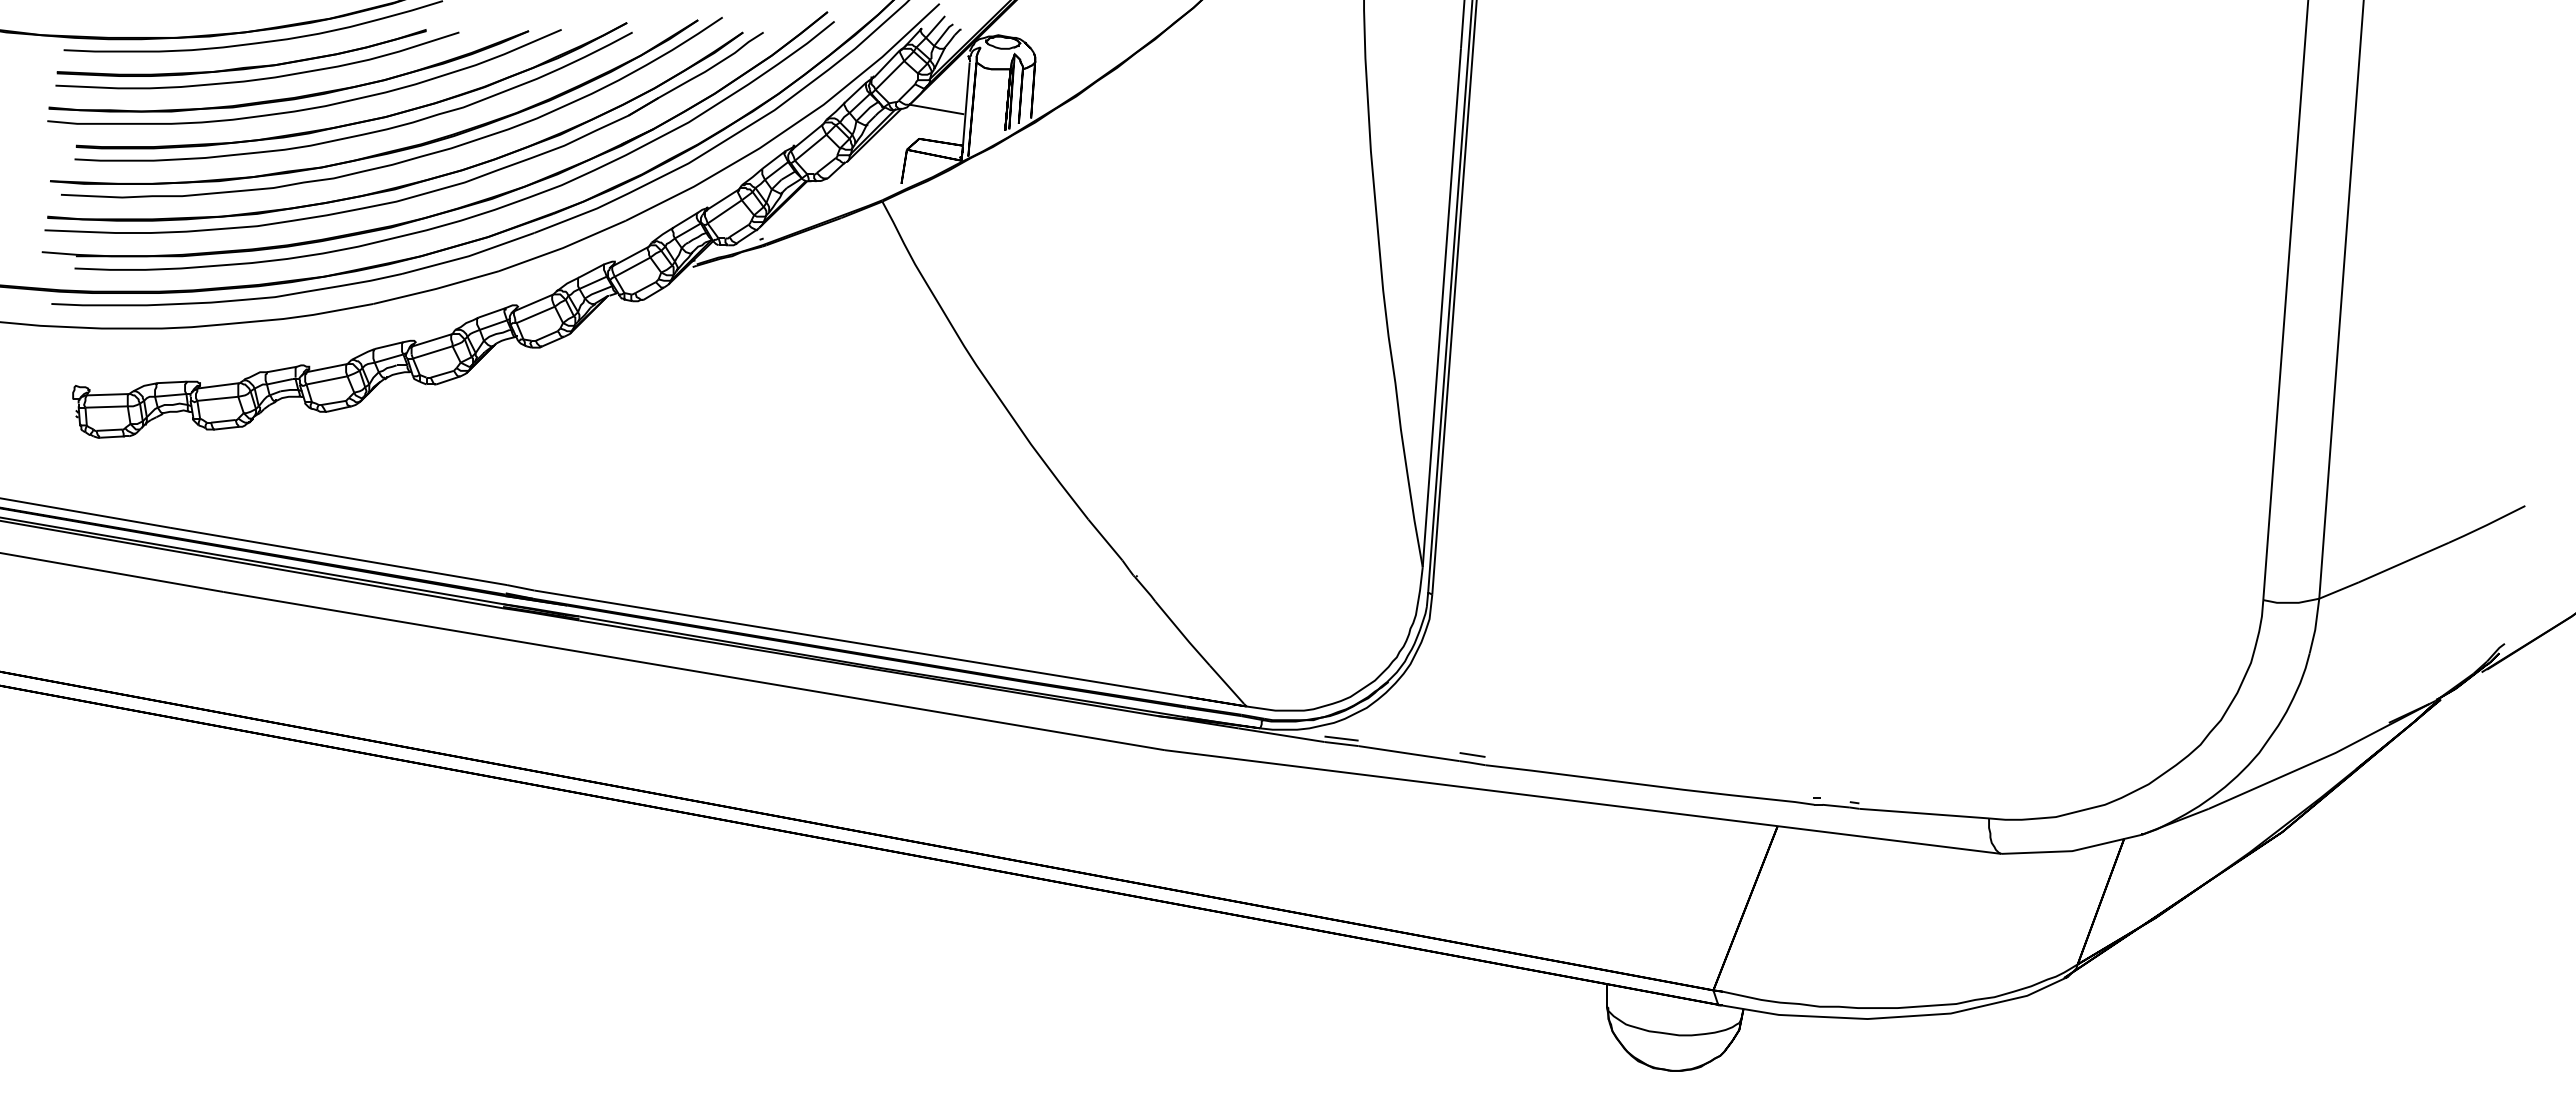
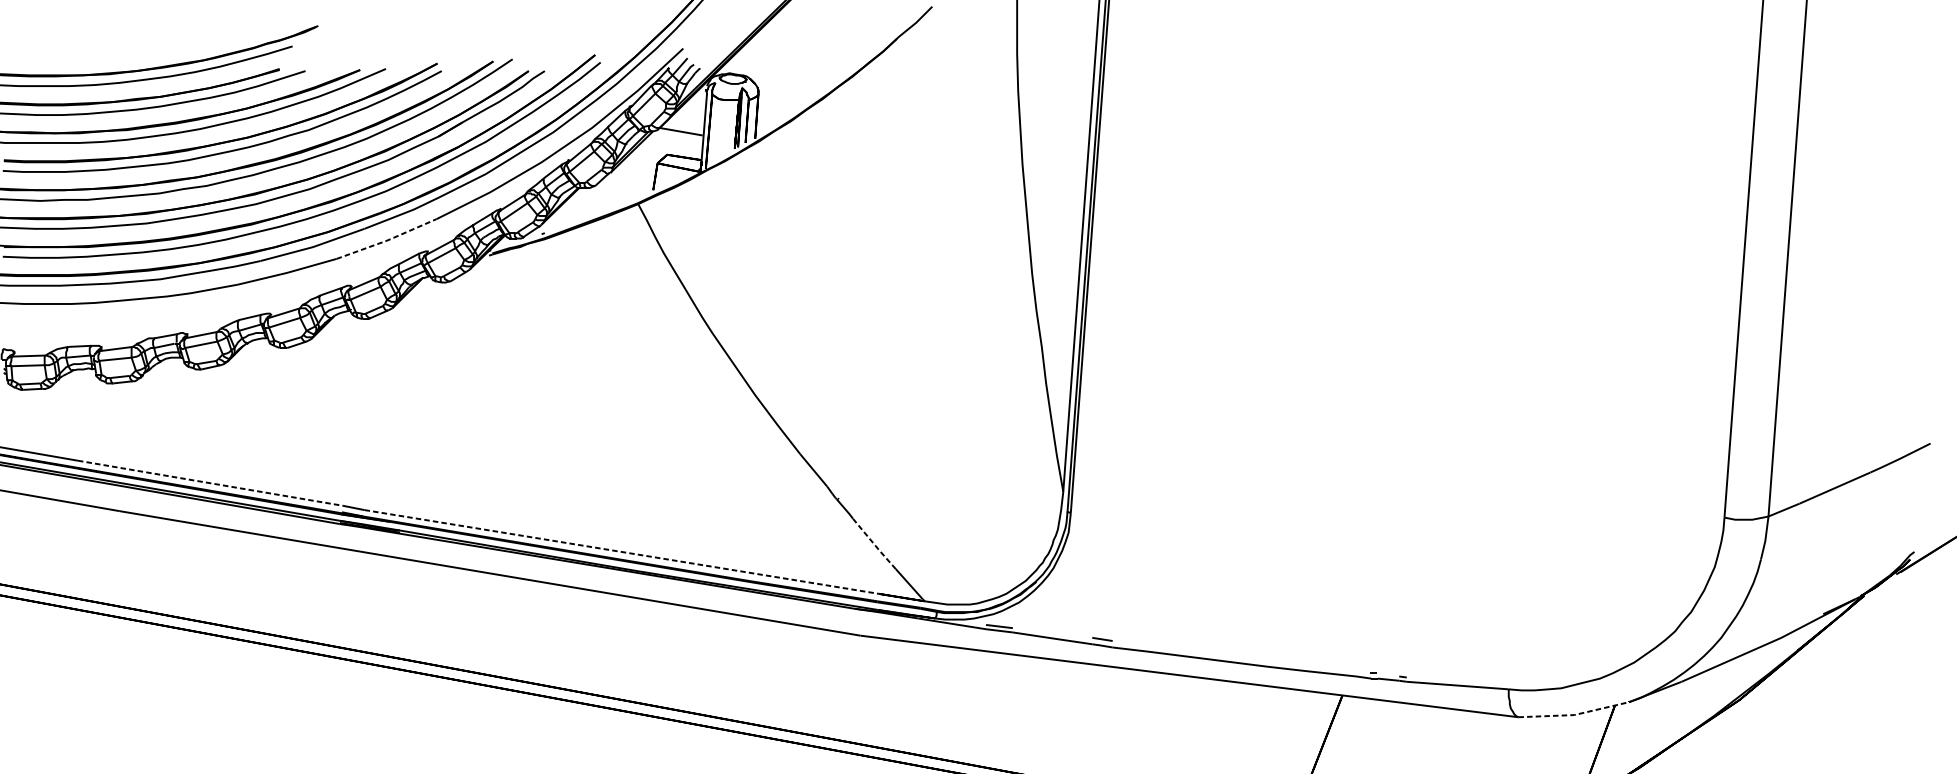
line: (563, 248) -> (387, 241), solid -> dashed
line: (338, 556) -> (210, 483), solid -> dashed
line: (1182, 634) -> (874, 544), solid -> dashed
line: (861, 643) -> (621, 551), solid -> dashed
line: (2072, 851) -> (1574, 715), solid -> dashed

